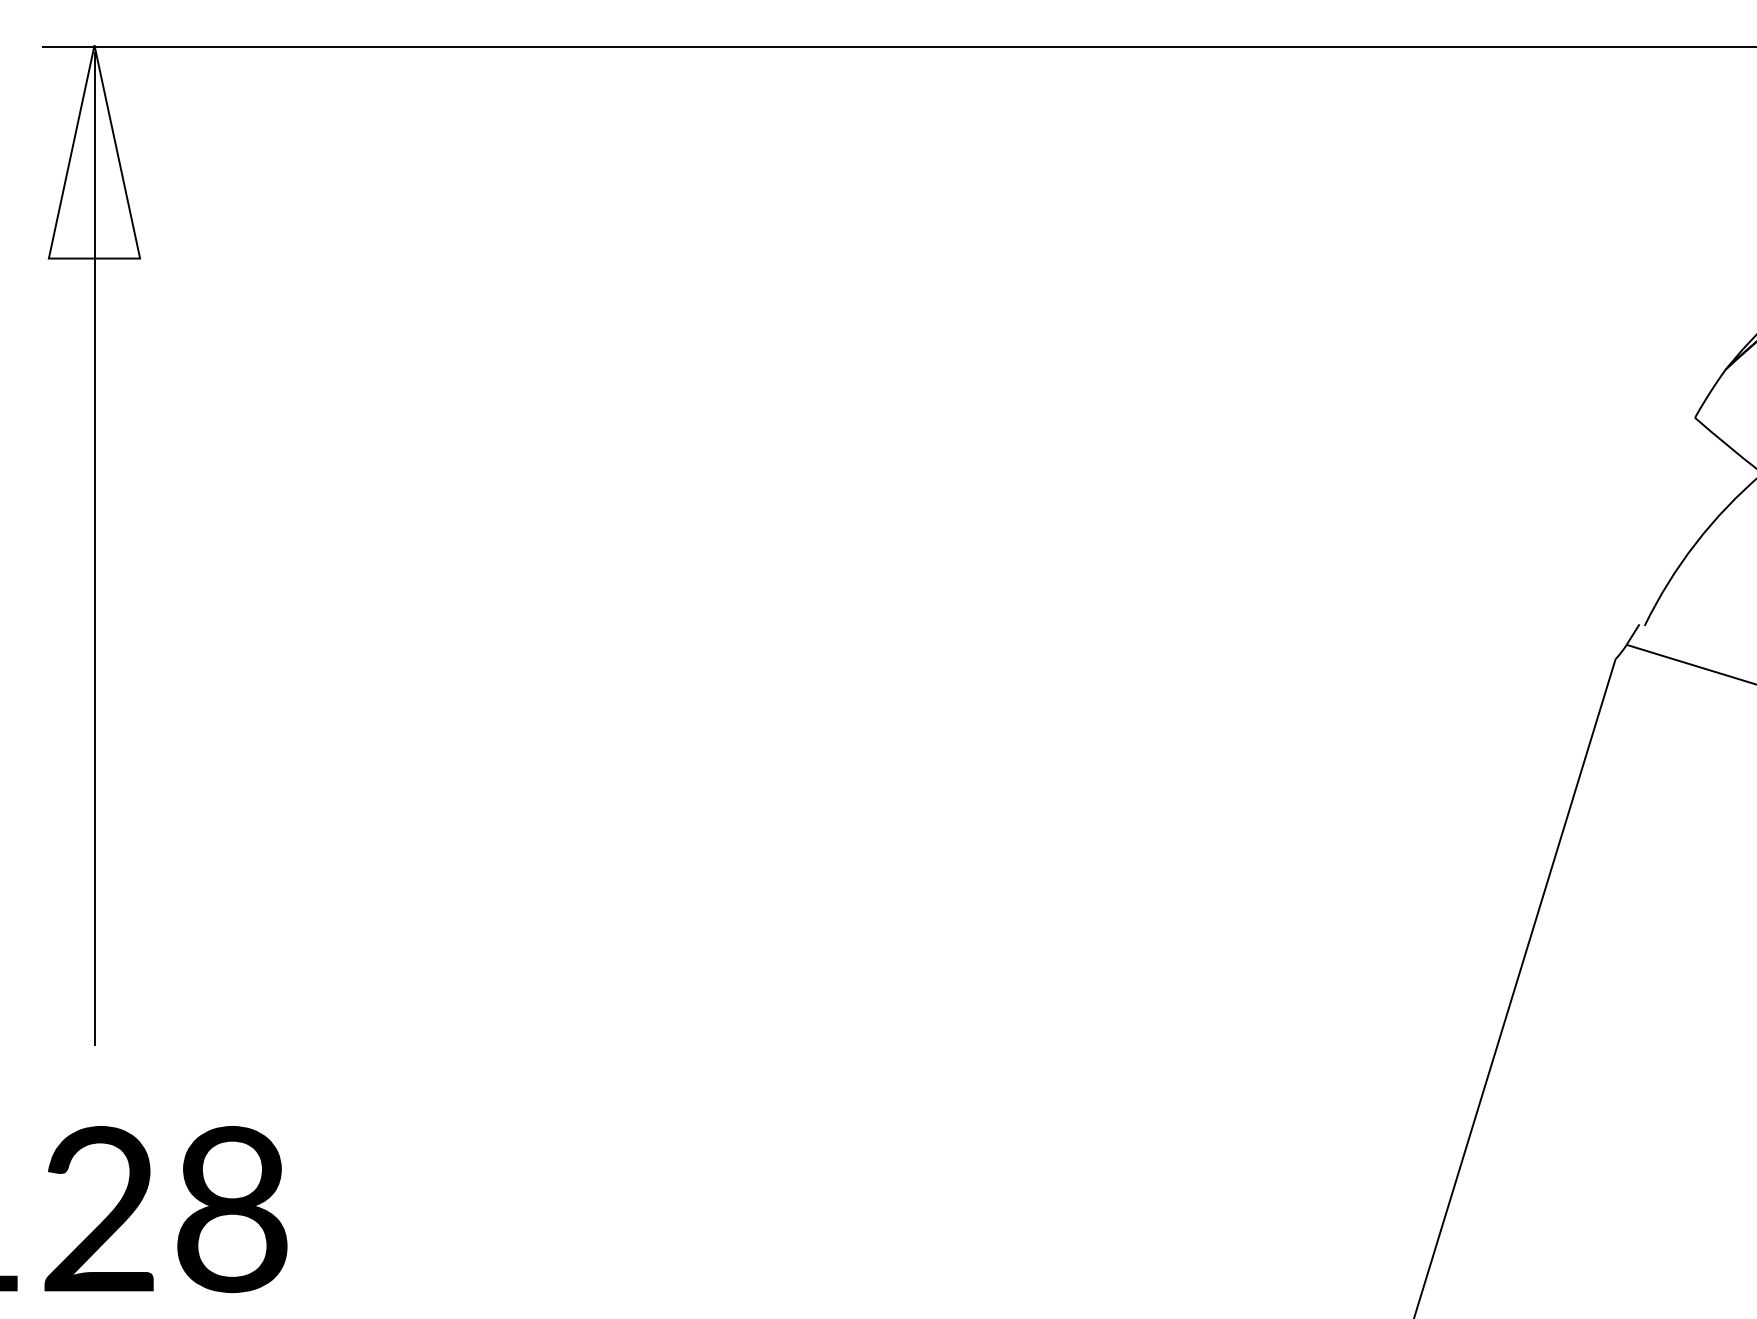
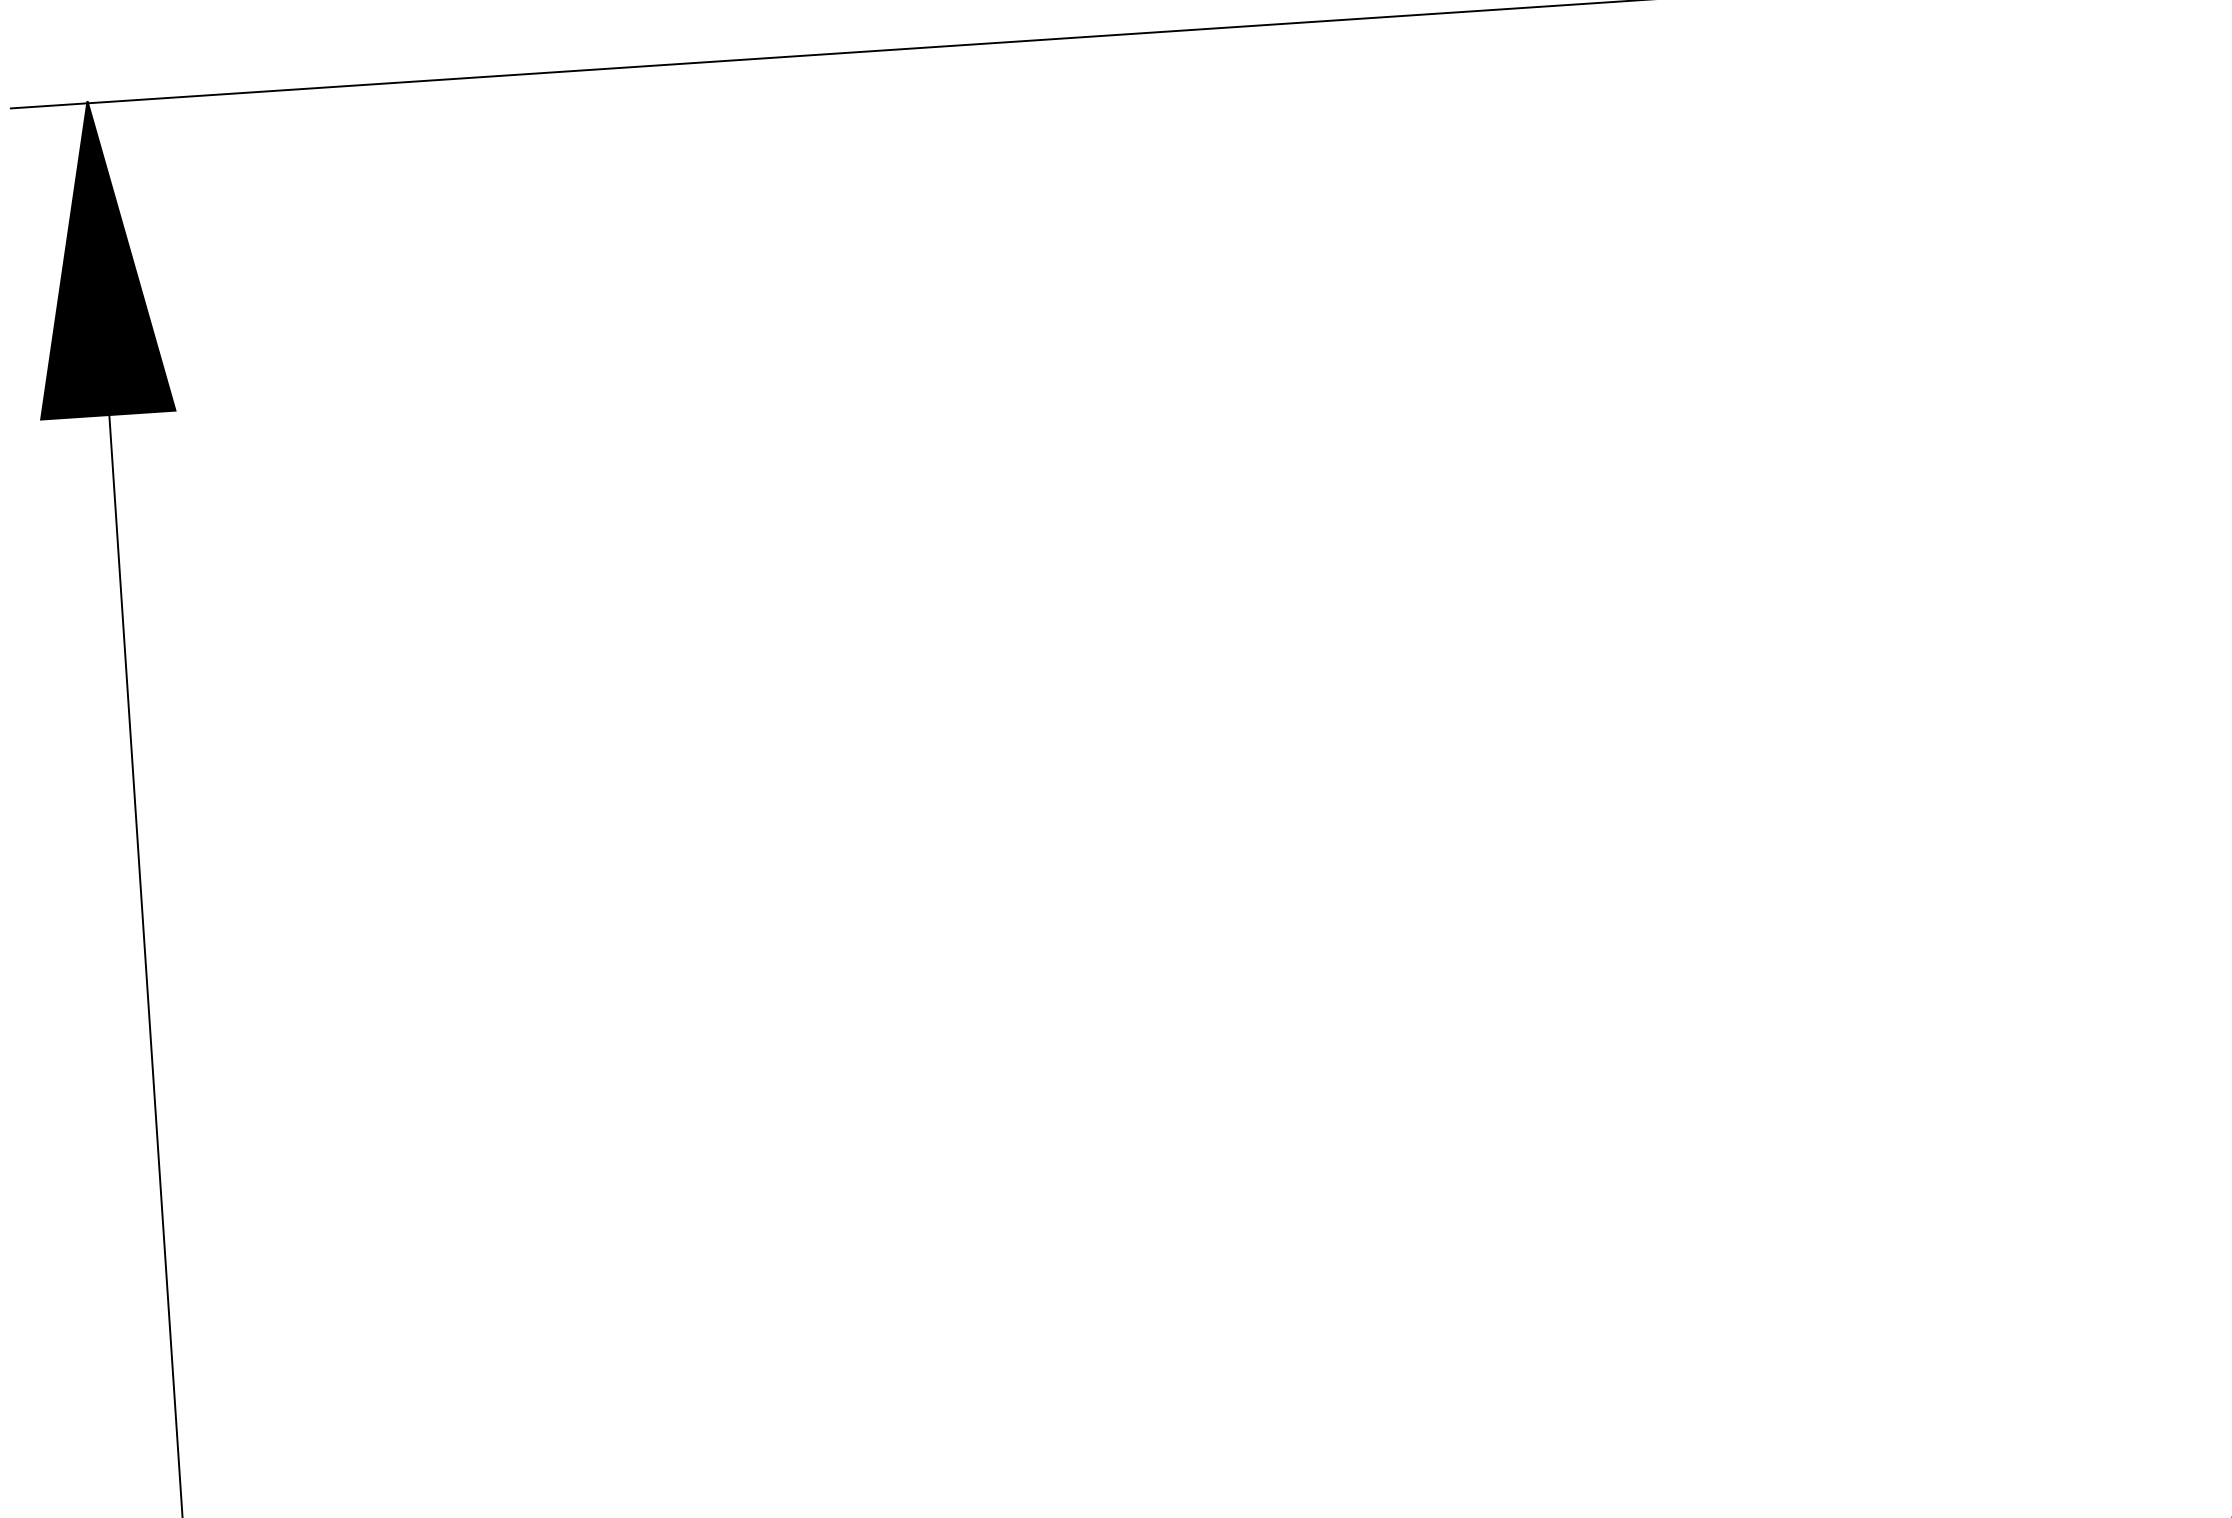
fill: (94, 151) -> (97, 257), added

